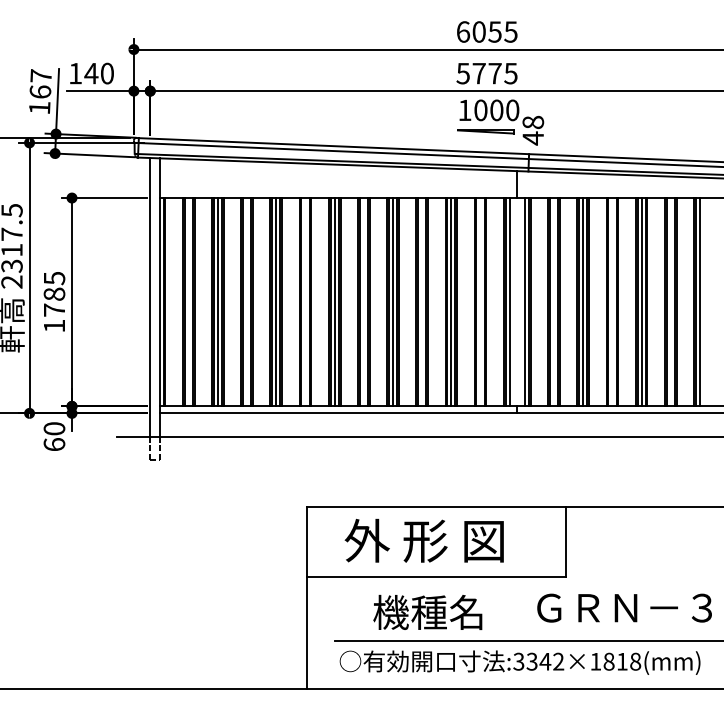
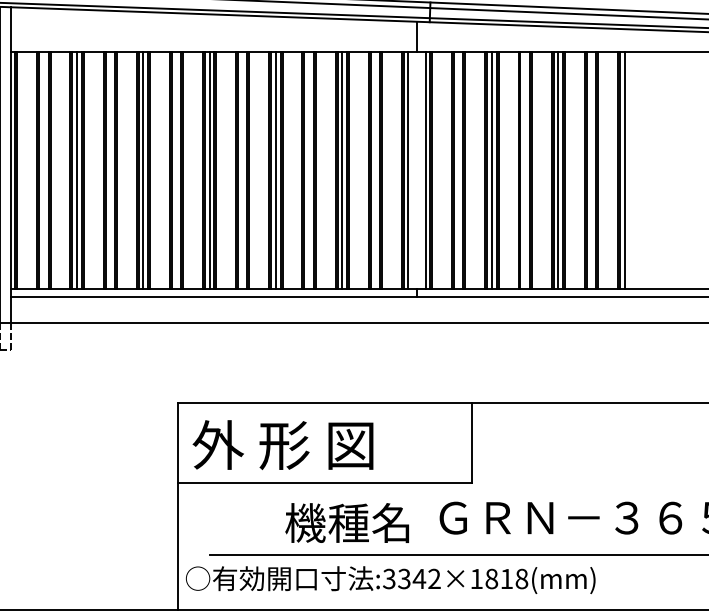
text: (423, 540) -> (282, 444), moved
text: (427, 611) -> (346, 521), moved
text: (519, 662) -> (390, 579), moved

